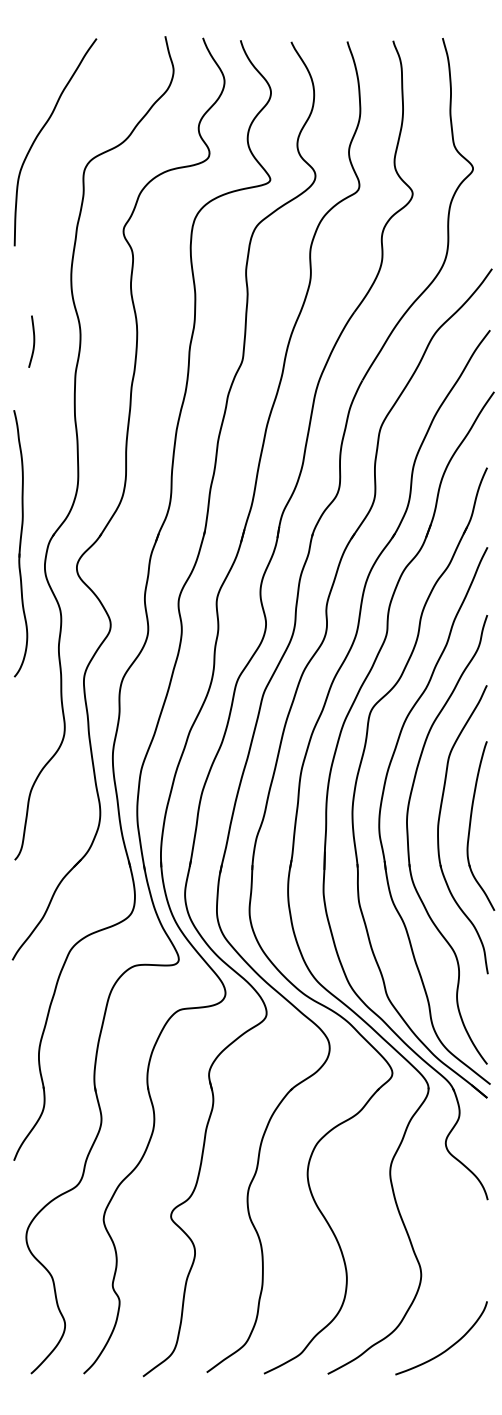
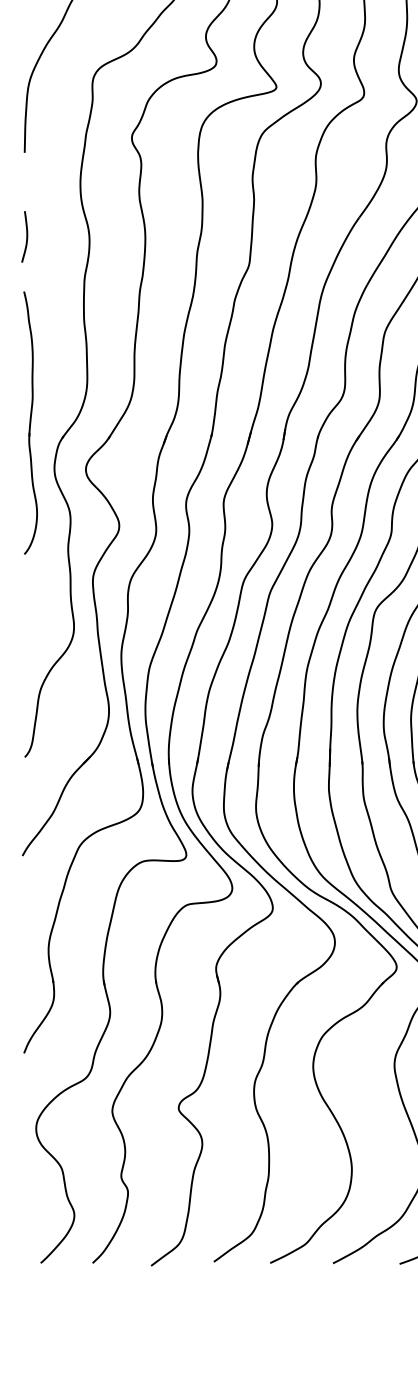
curve: (33, 341) -> (26, 236), moved
part: (20, 543) -> (30, 422), moved

